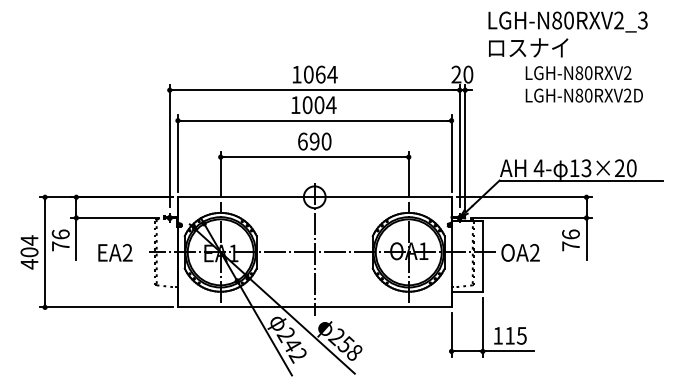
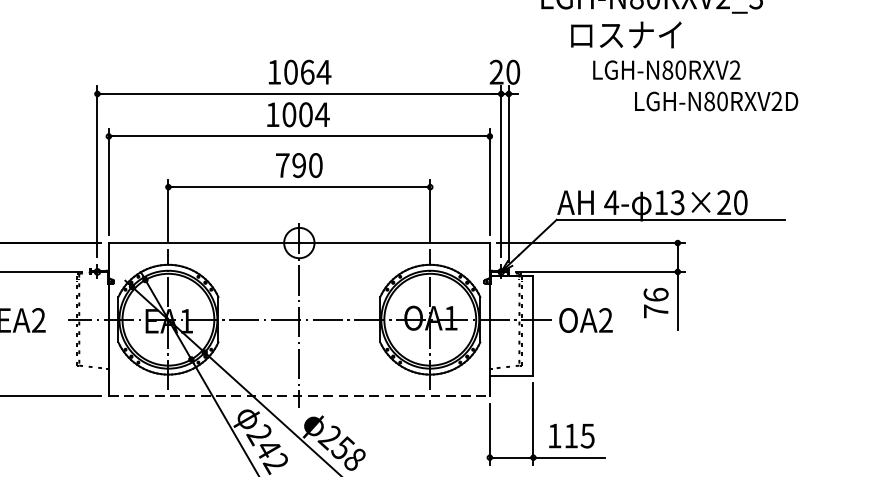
text: (528, 47) -> (626, 34), moved
text: (583, 95) -> (715, 101), moved
text: (302, 141) -> (282, 165), 690 -> 790
line: (314, 307) -> (298, 396), solid -> dashed

